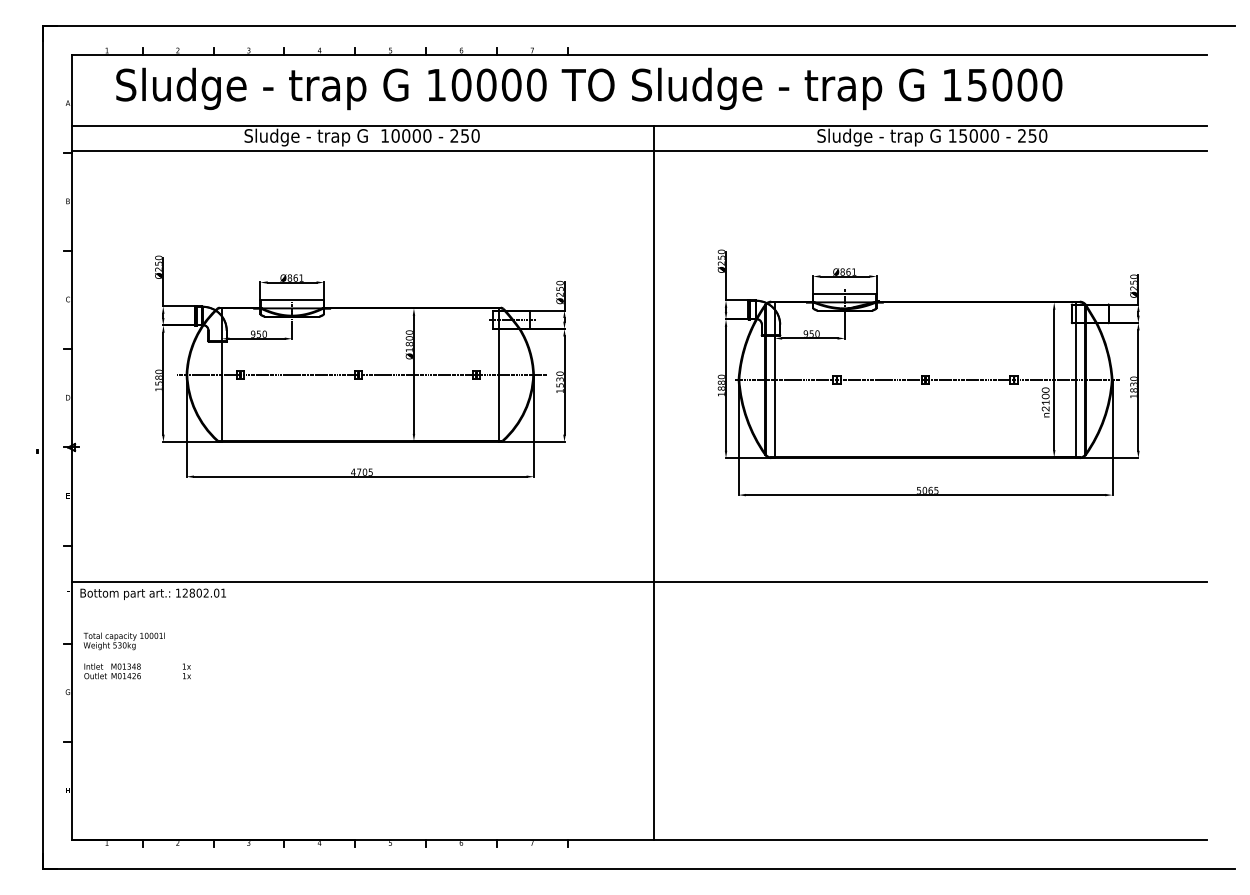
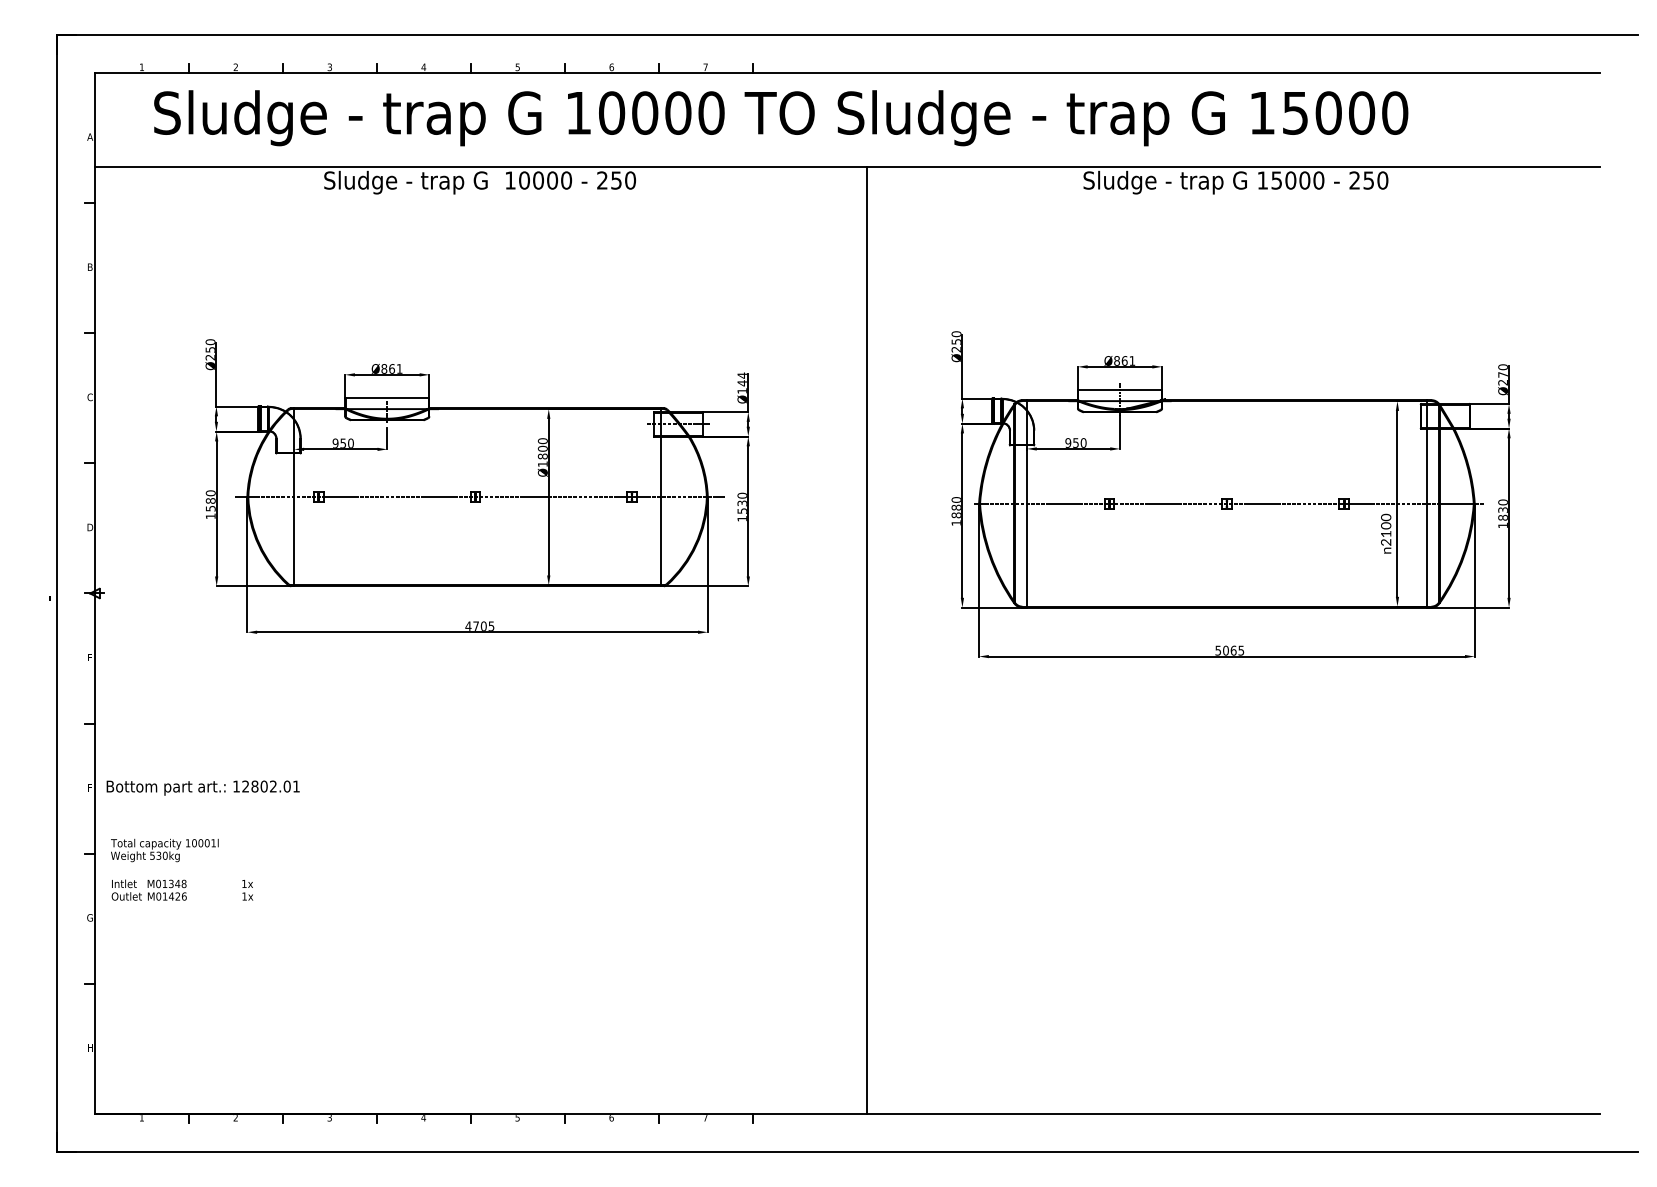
line: (639, 150) -> (847, 199), removed
text: (1133, 282) -> (1502, 374), Ø250 -> Ø270
text: (559, 288) -> (741, 382), Ø250 -> Ø144
line: (639, 581) -> (847, 771), removed

